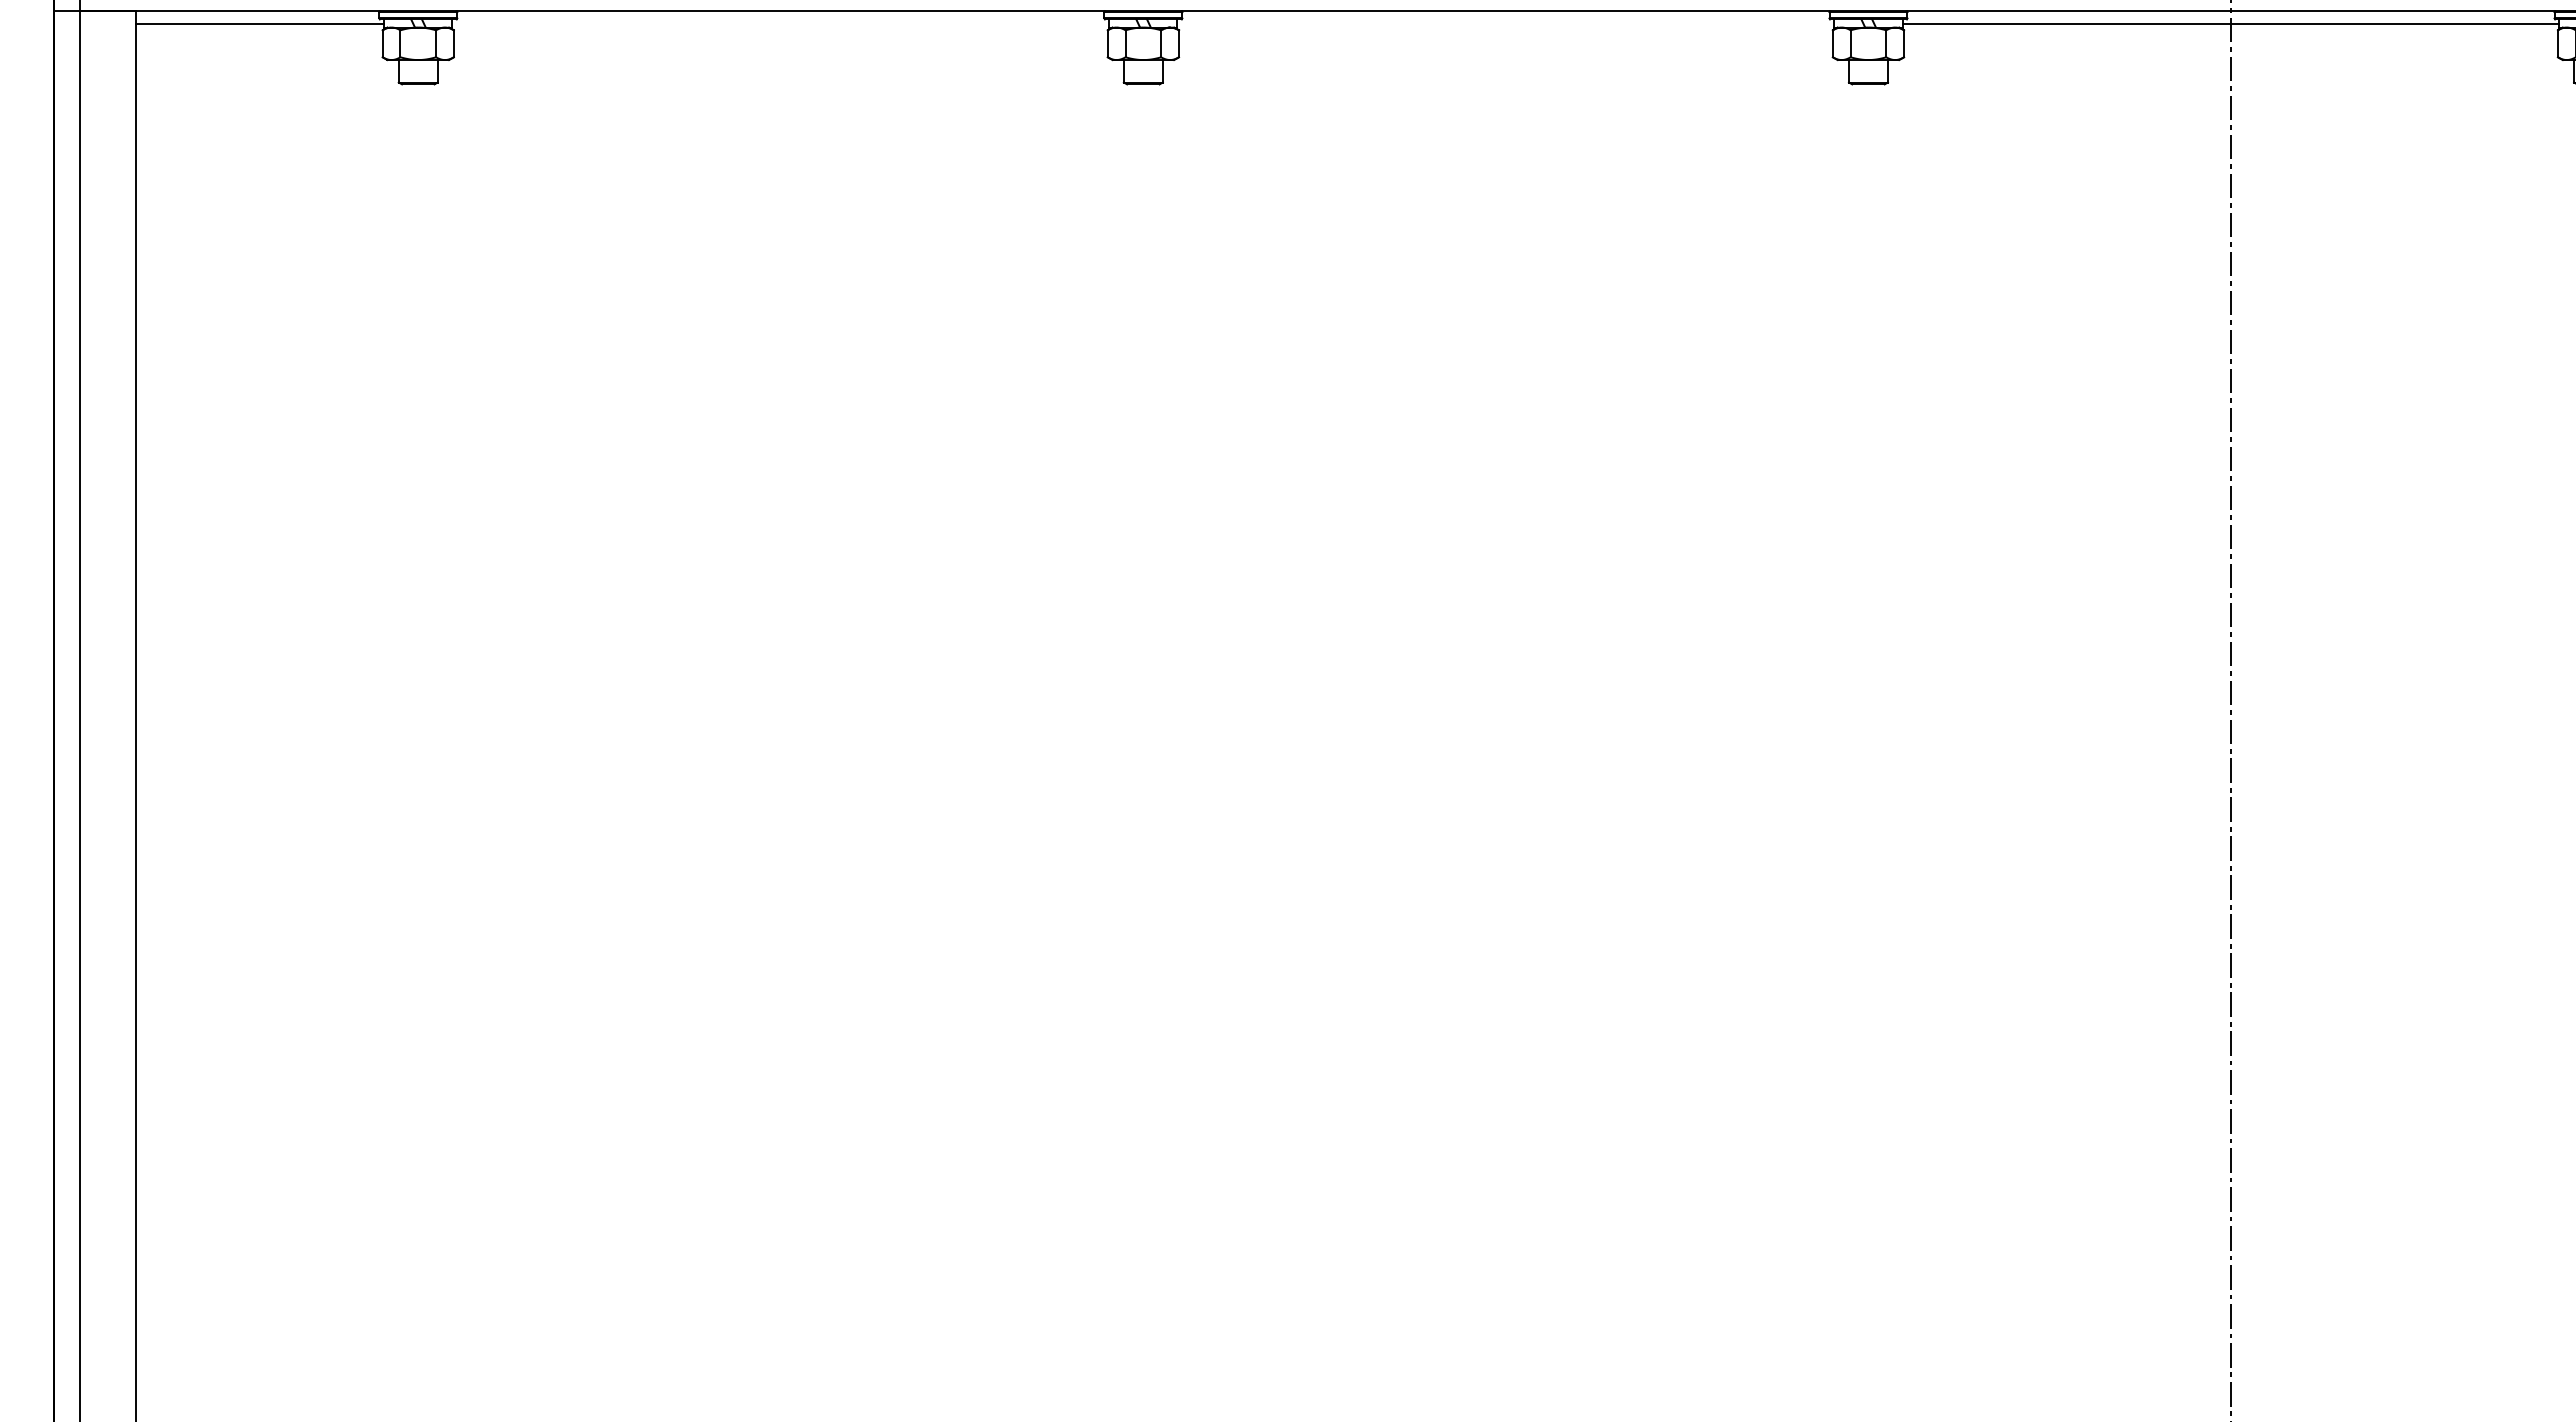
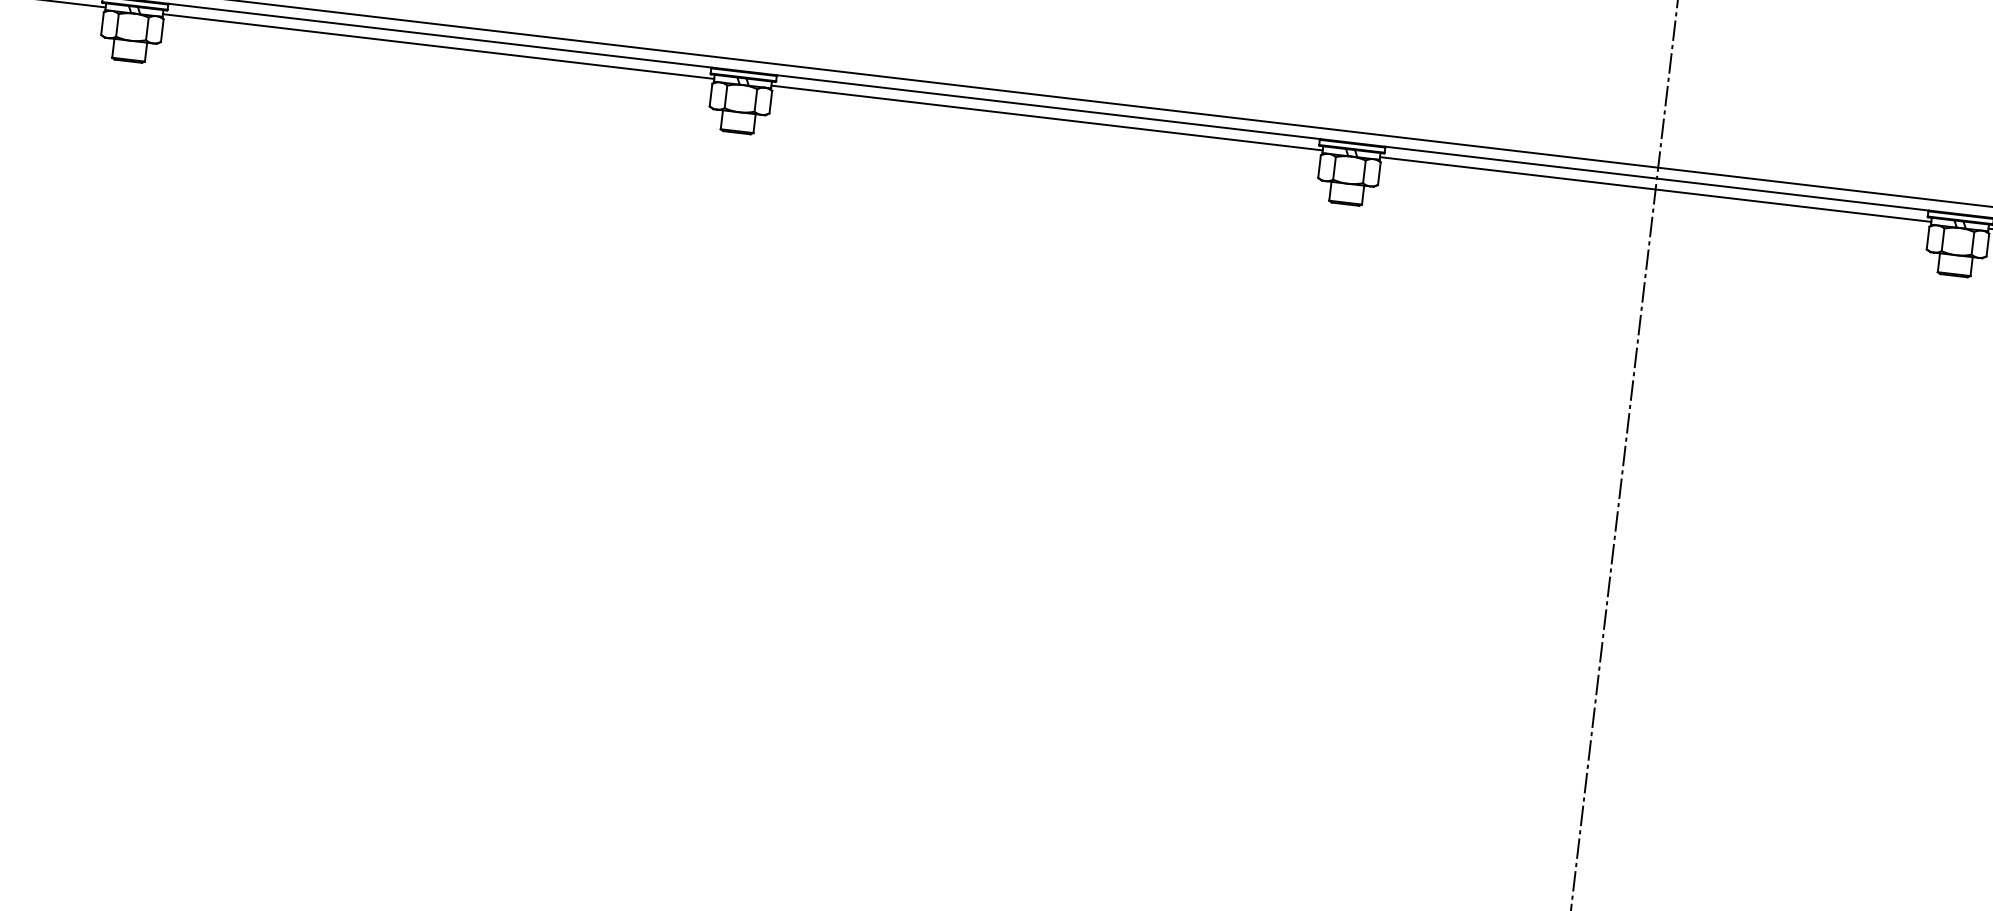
line: (780, 24) -> (438, 46), added
line: (1505, 24) -> (1046, 118), added

